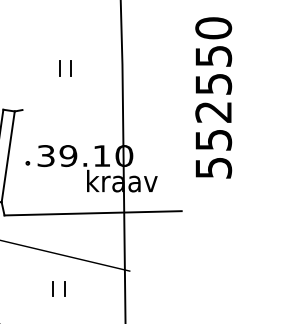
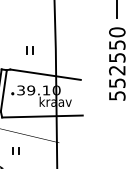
text: (214, 96) -> (117, 63), moved
line: (99, 120) -> (45, 74), added
part: (58, 288) -> (15, 150), moved

